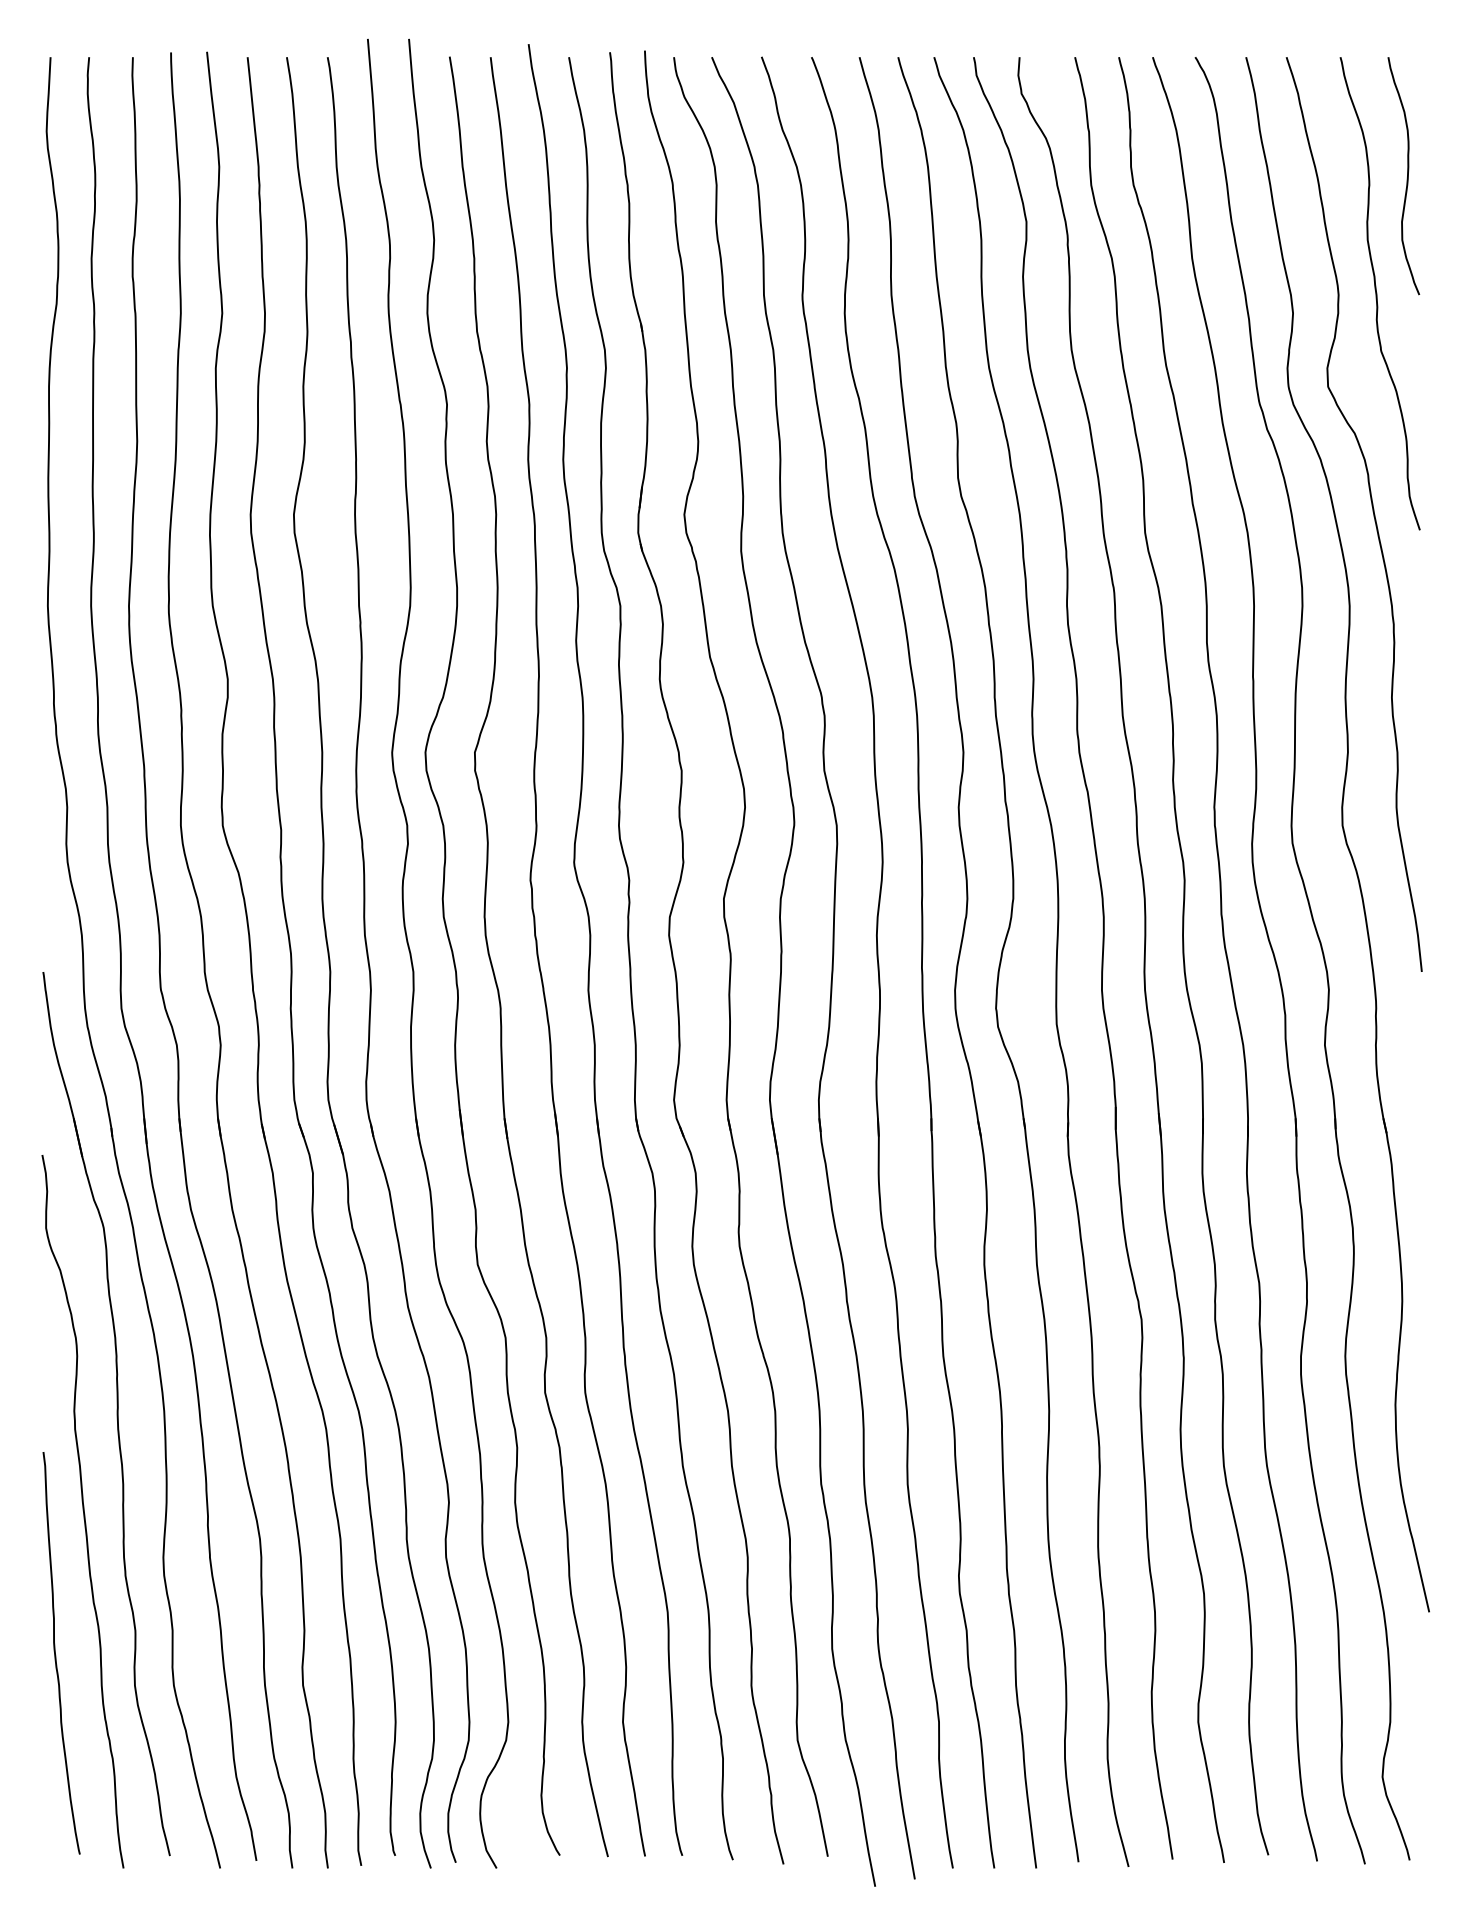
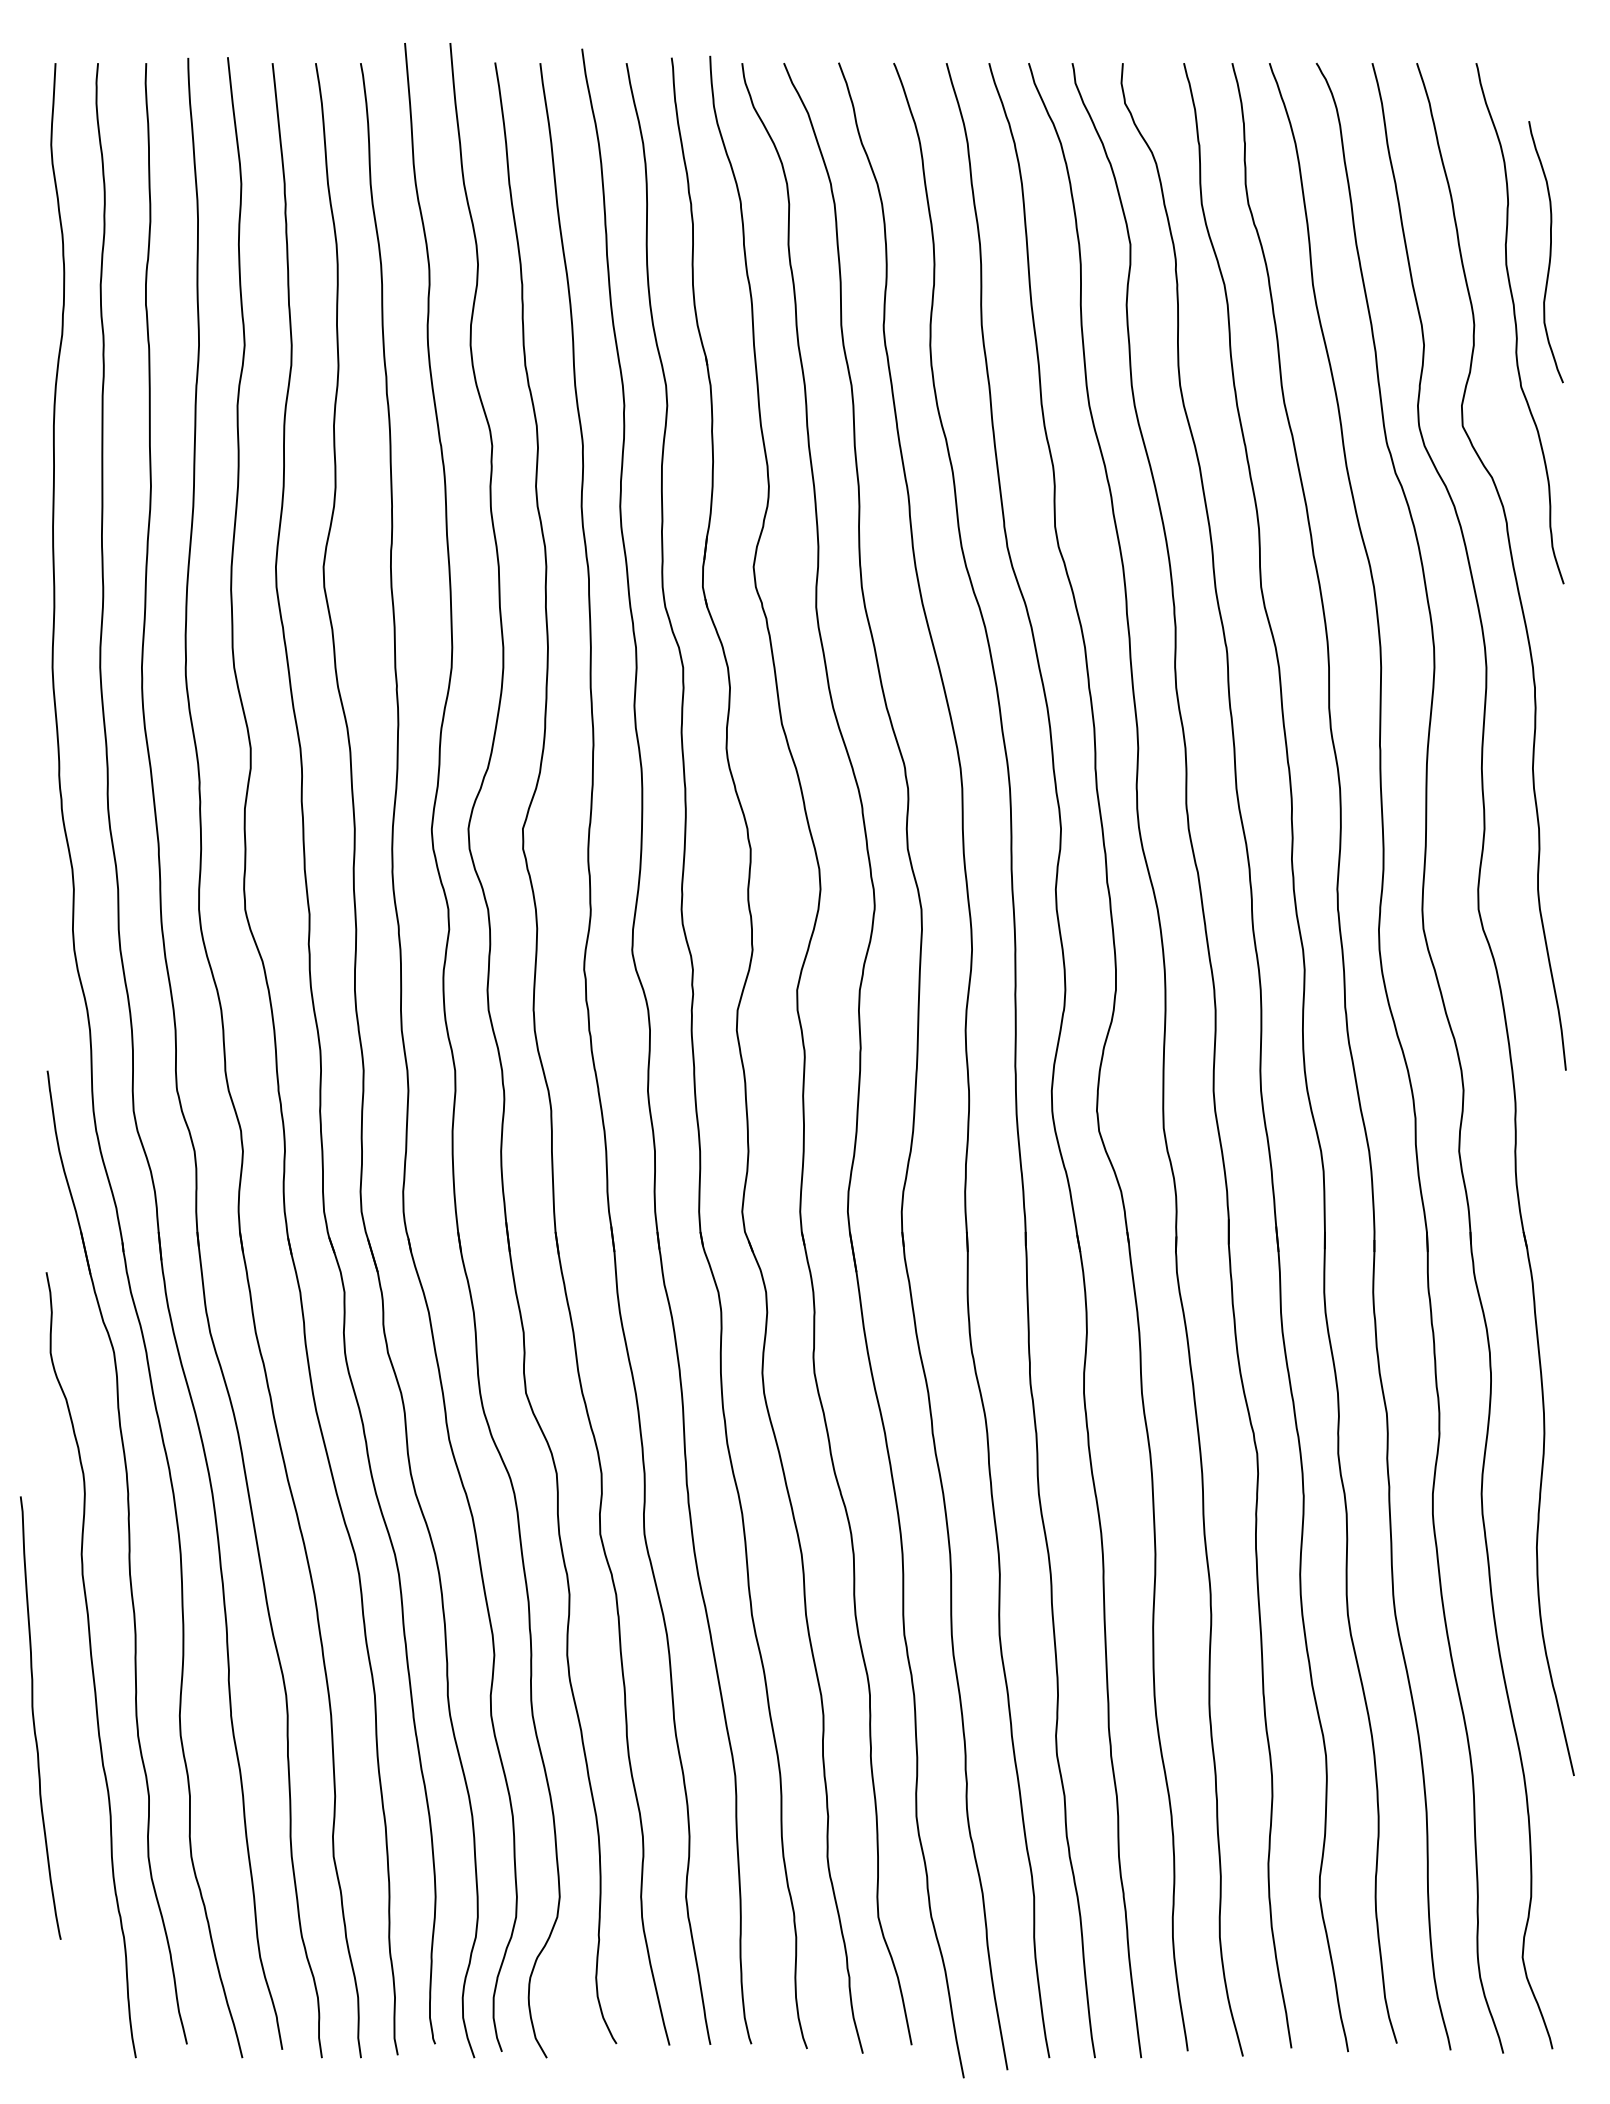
curve: (1406, 176) -> (1549, 252), moved
curve: (55, 1652) -> (34, 1717), moved

